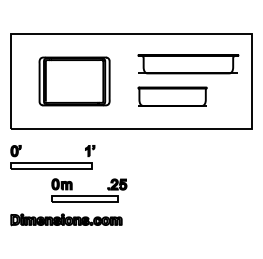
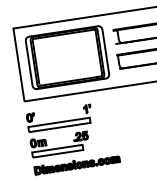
part: (74, 81) -> (67, 57), size x1.43
part: (89, 190) -> (60, 144), moved

